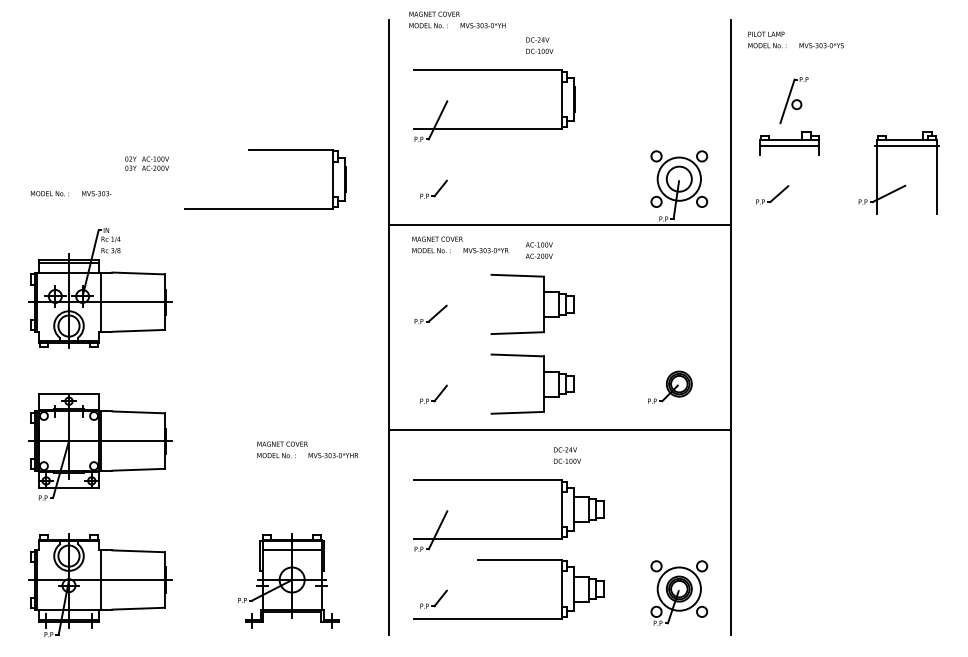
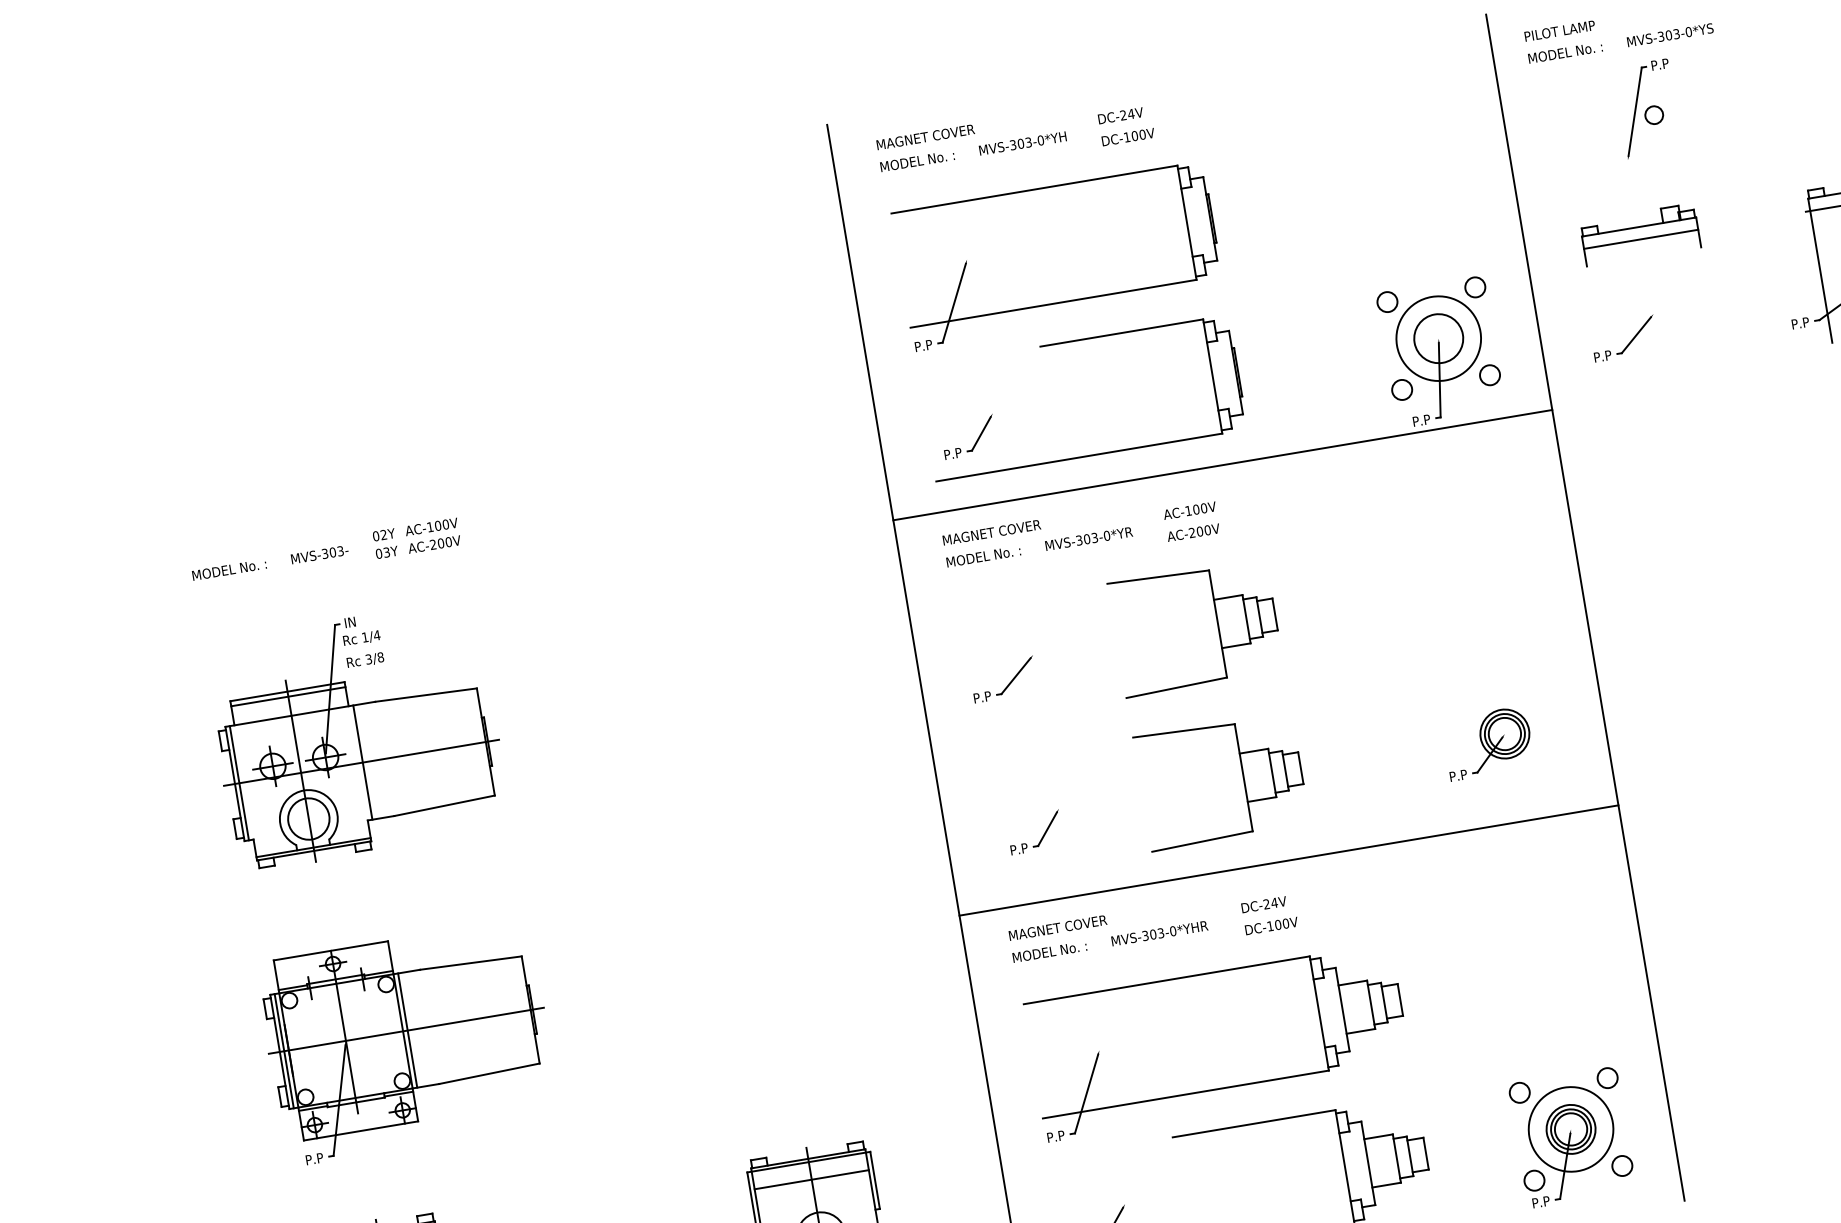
text: (457, 19) -> (971, 139), moved
part: (793, 100) -> (1646, 108), moved
part: (265, 150) -> (1072, 343), moved
text: (146, 163) -> (415, 538), moved
text: (307, 449) -> (1107, 930), moved
text: (567, 455) -> (1269, 914), moved

